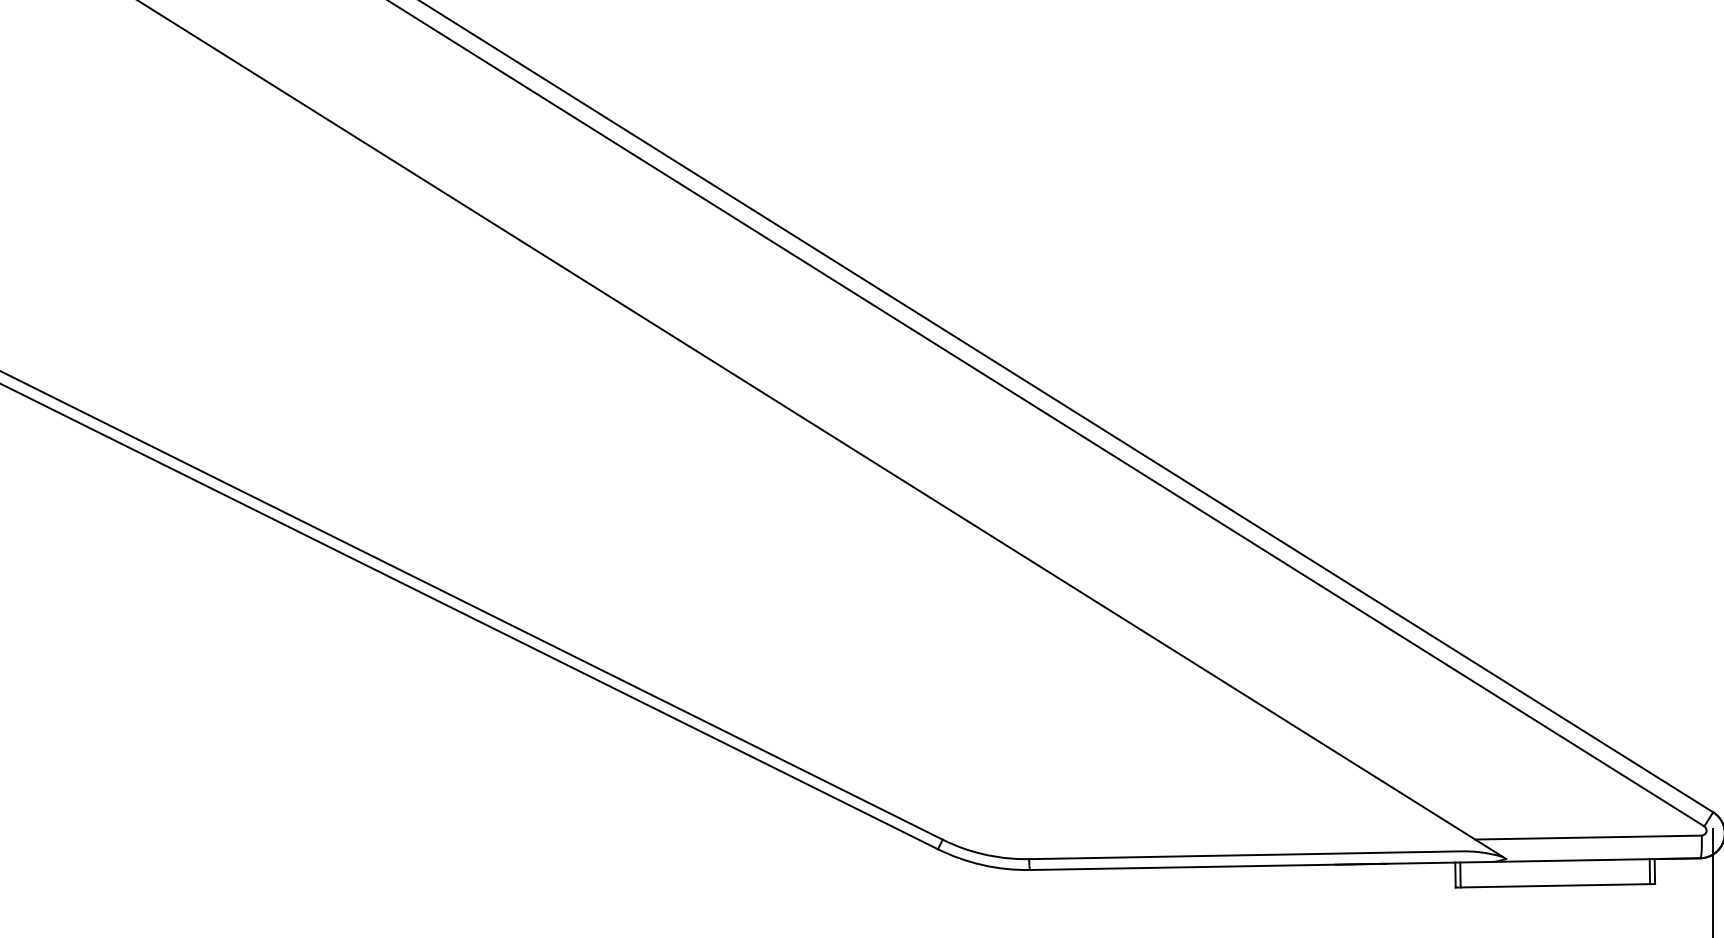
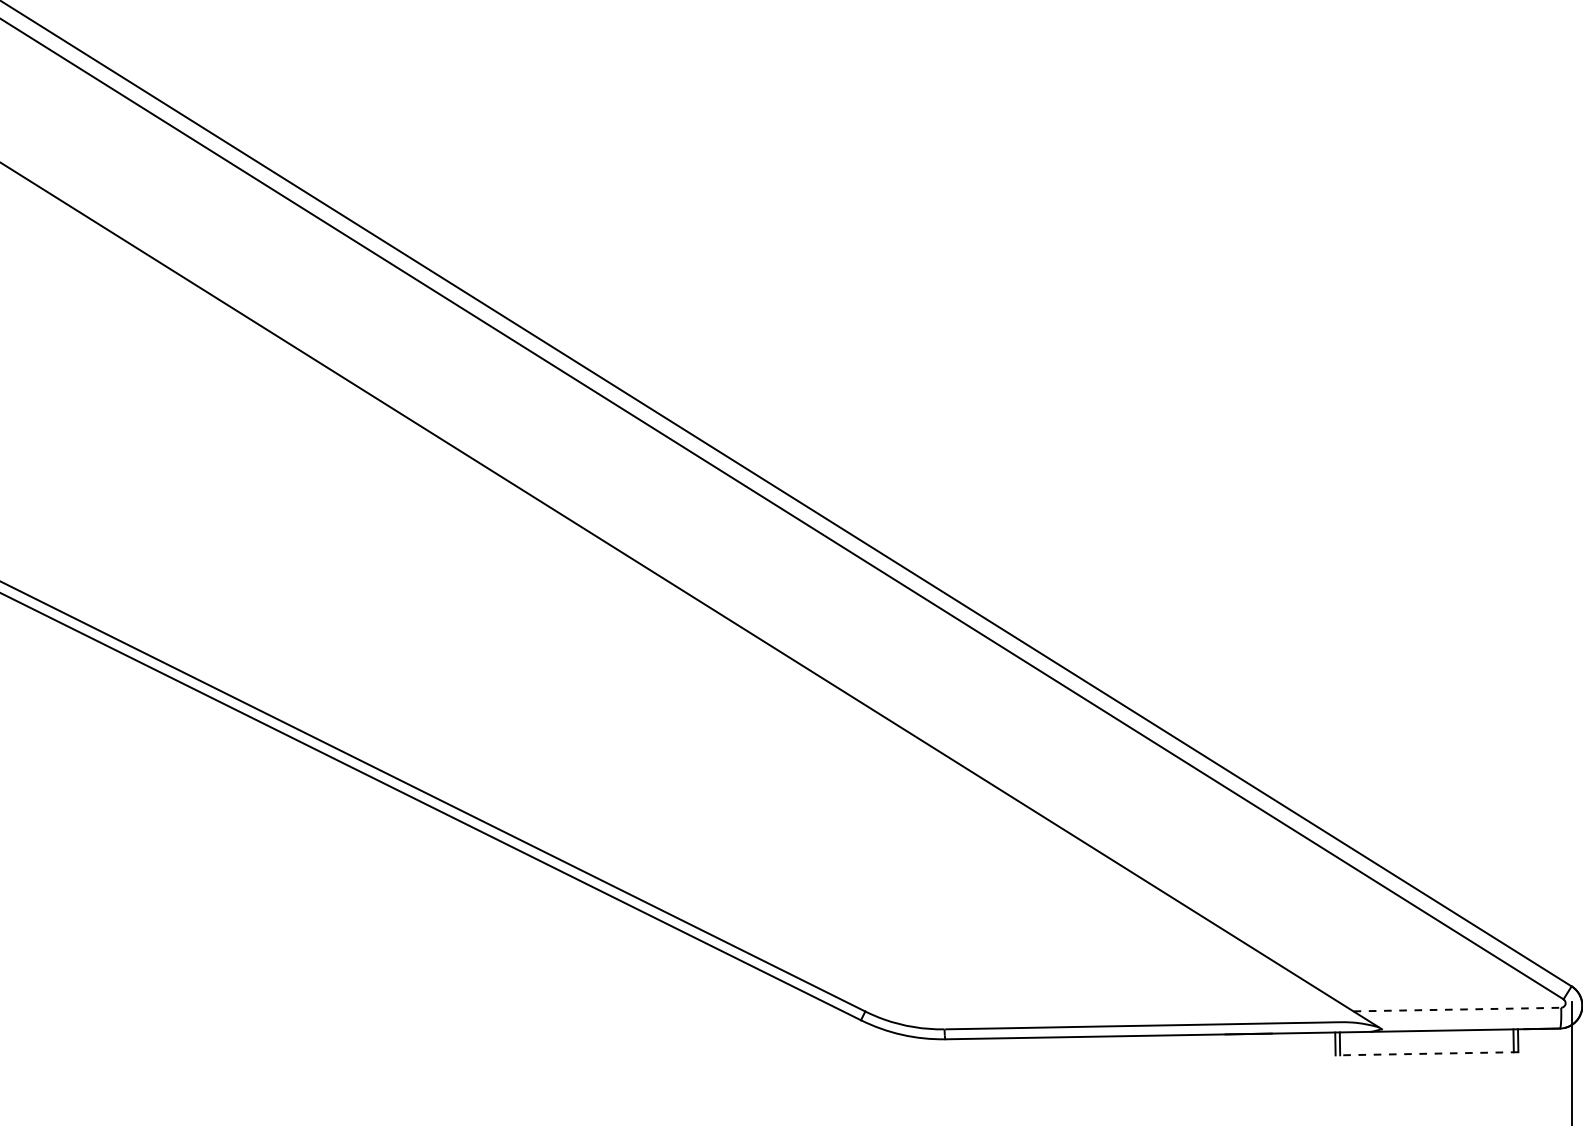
line: (1588, 837) -> (1457, 1009), solid -> dashed
line: (1554, 885) -> (1426, 1053), solid -> dashed

